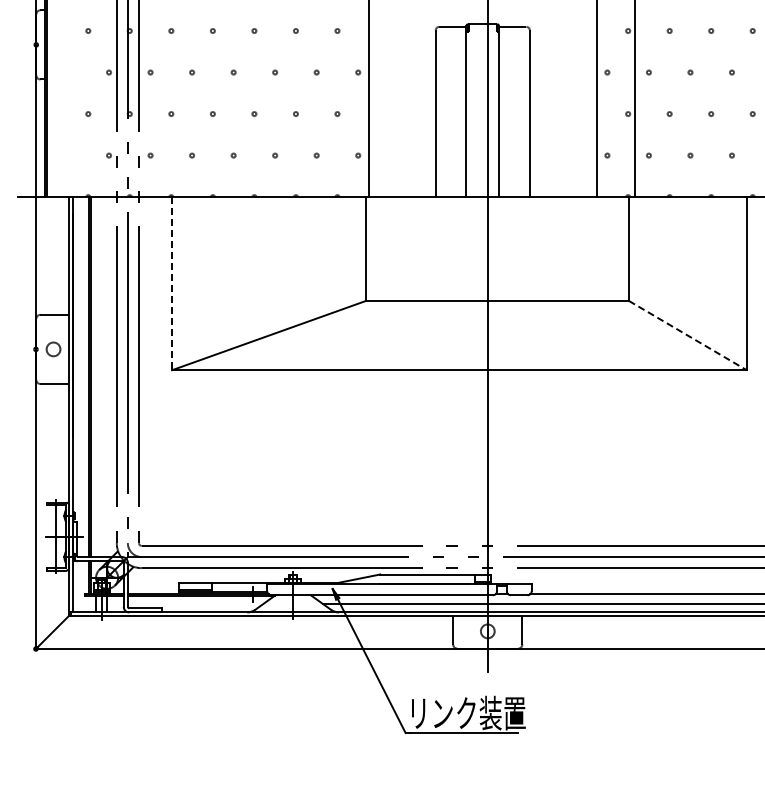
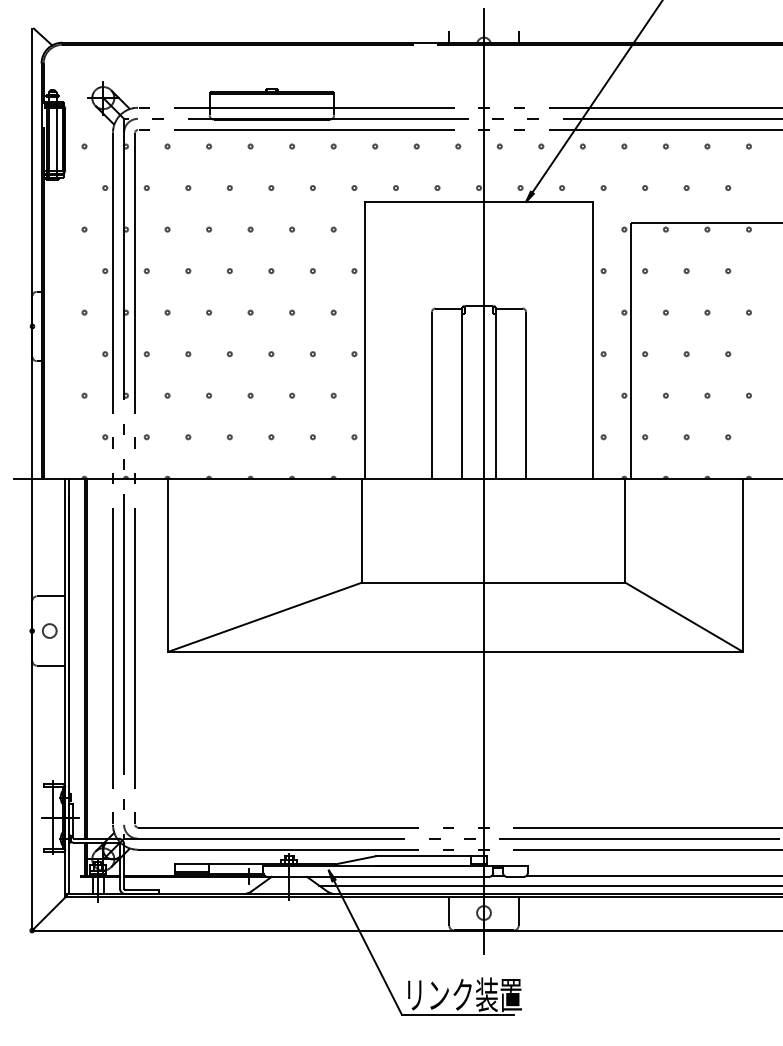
line: (172, 283) -> (168, 565), dashed -> solid
line: (688, 335) -> (684, 617), dashed -> solid

